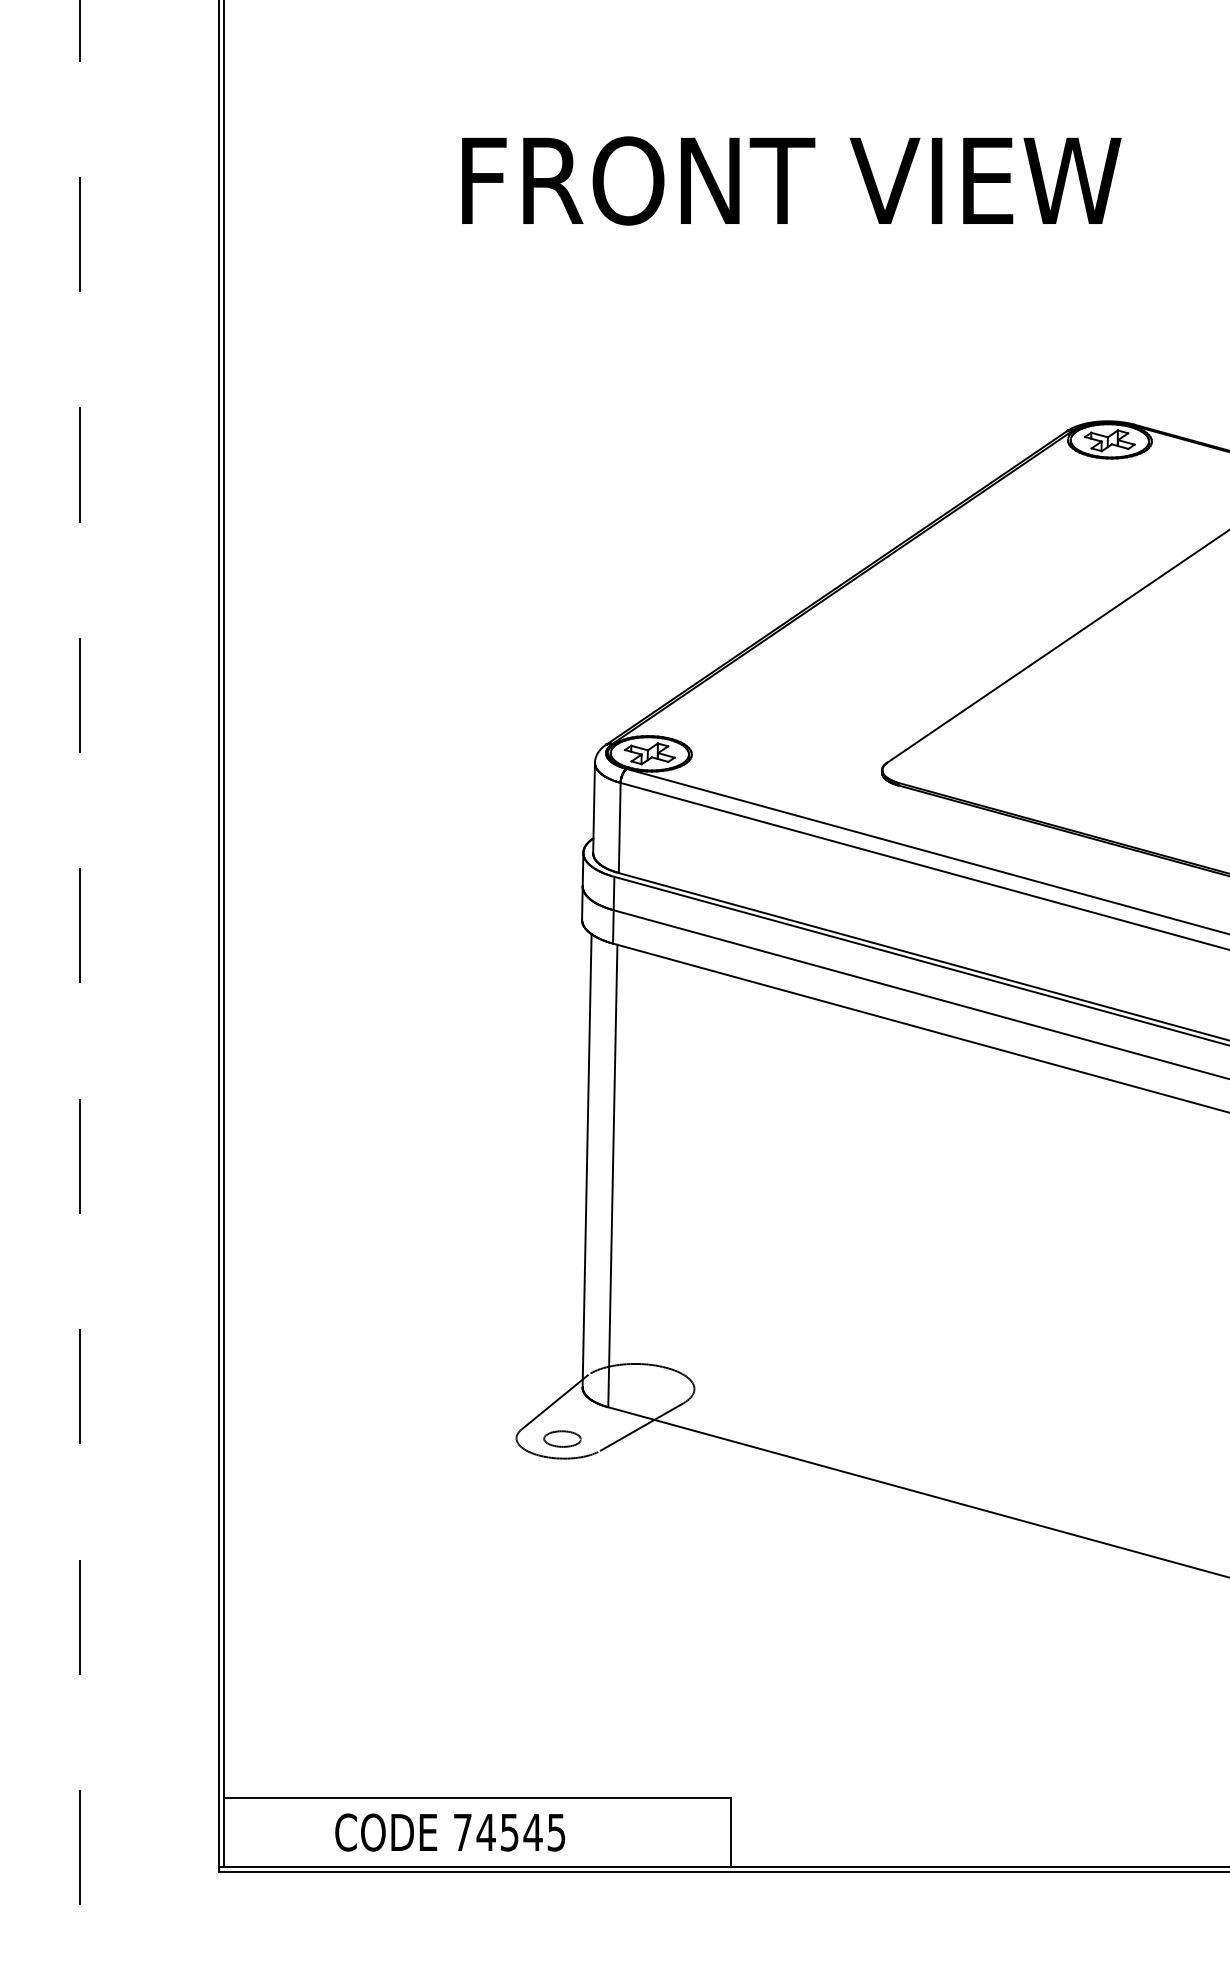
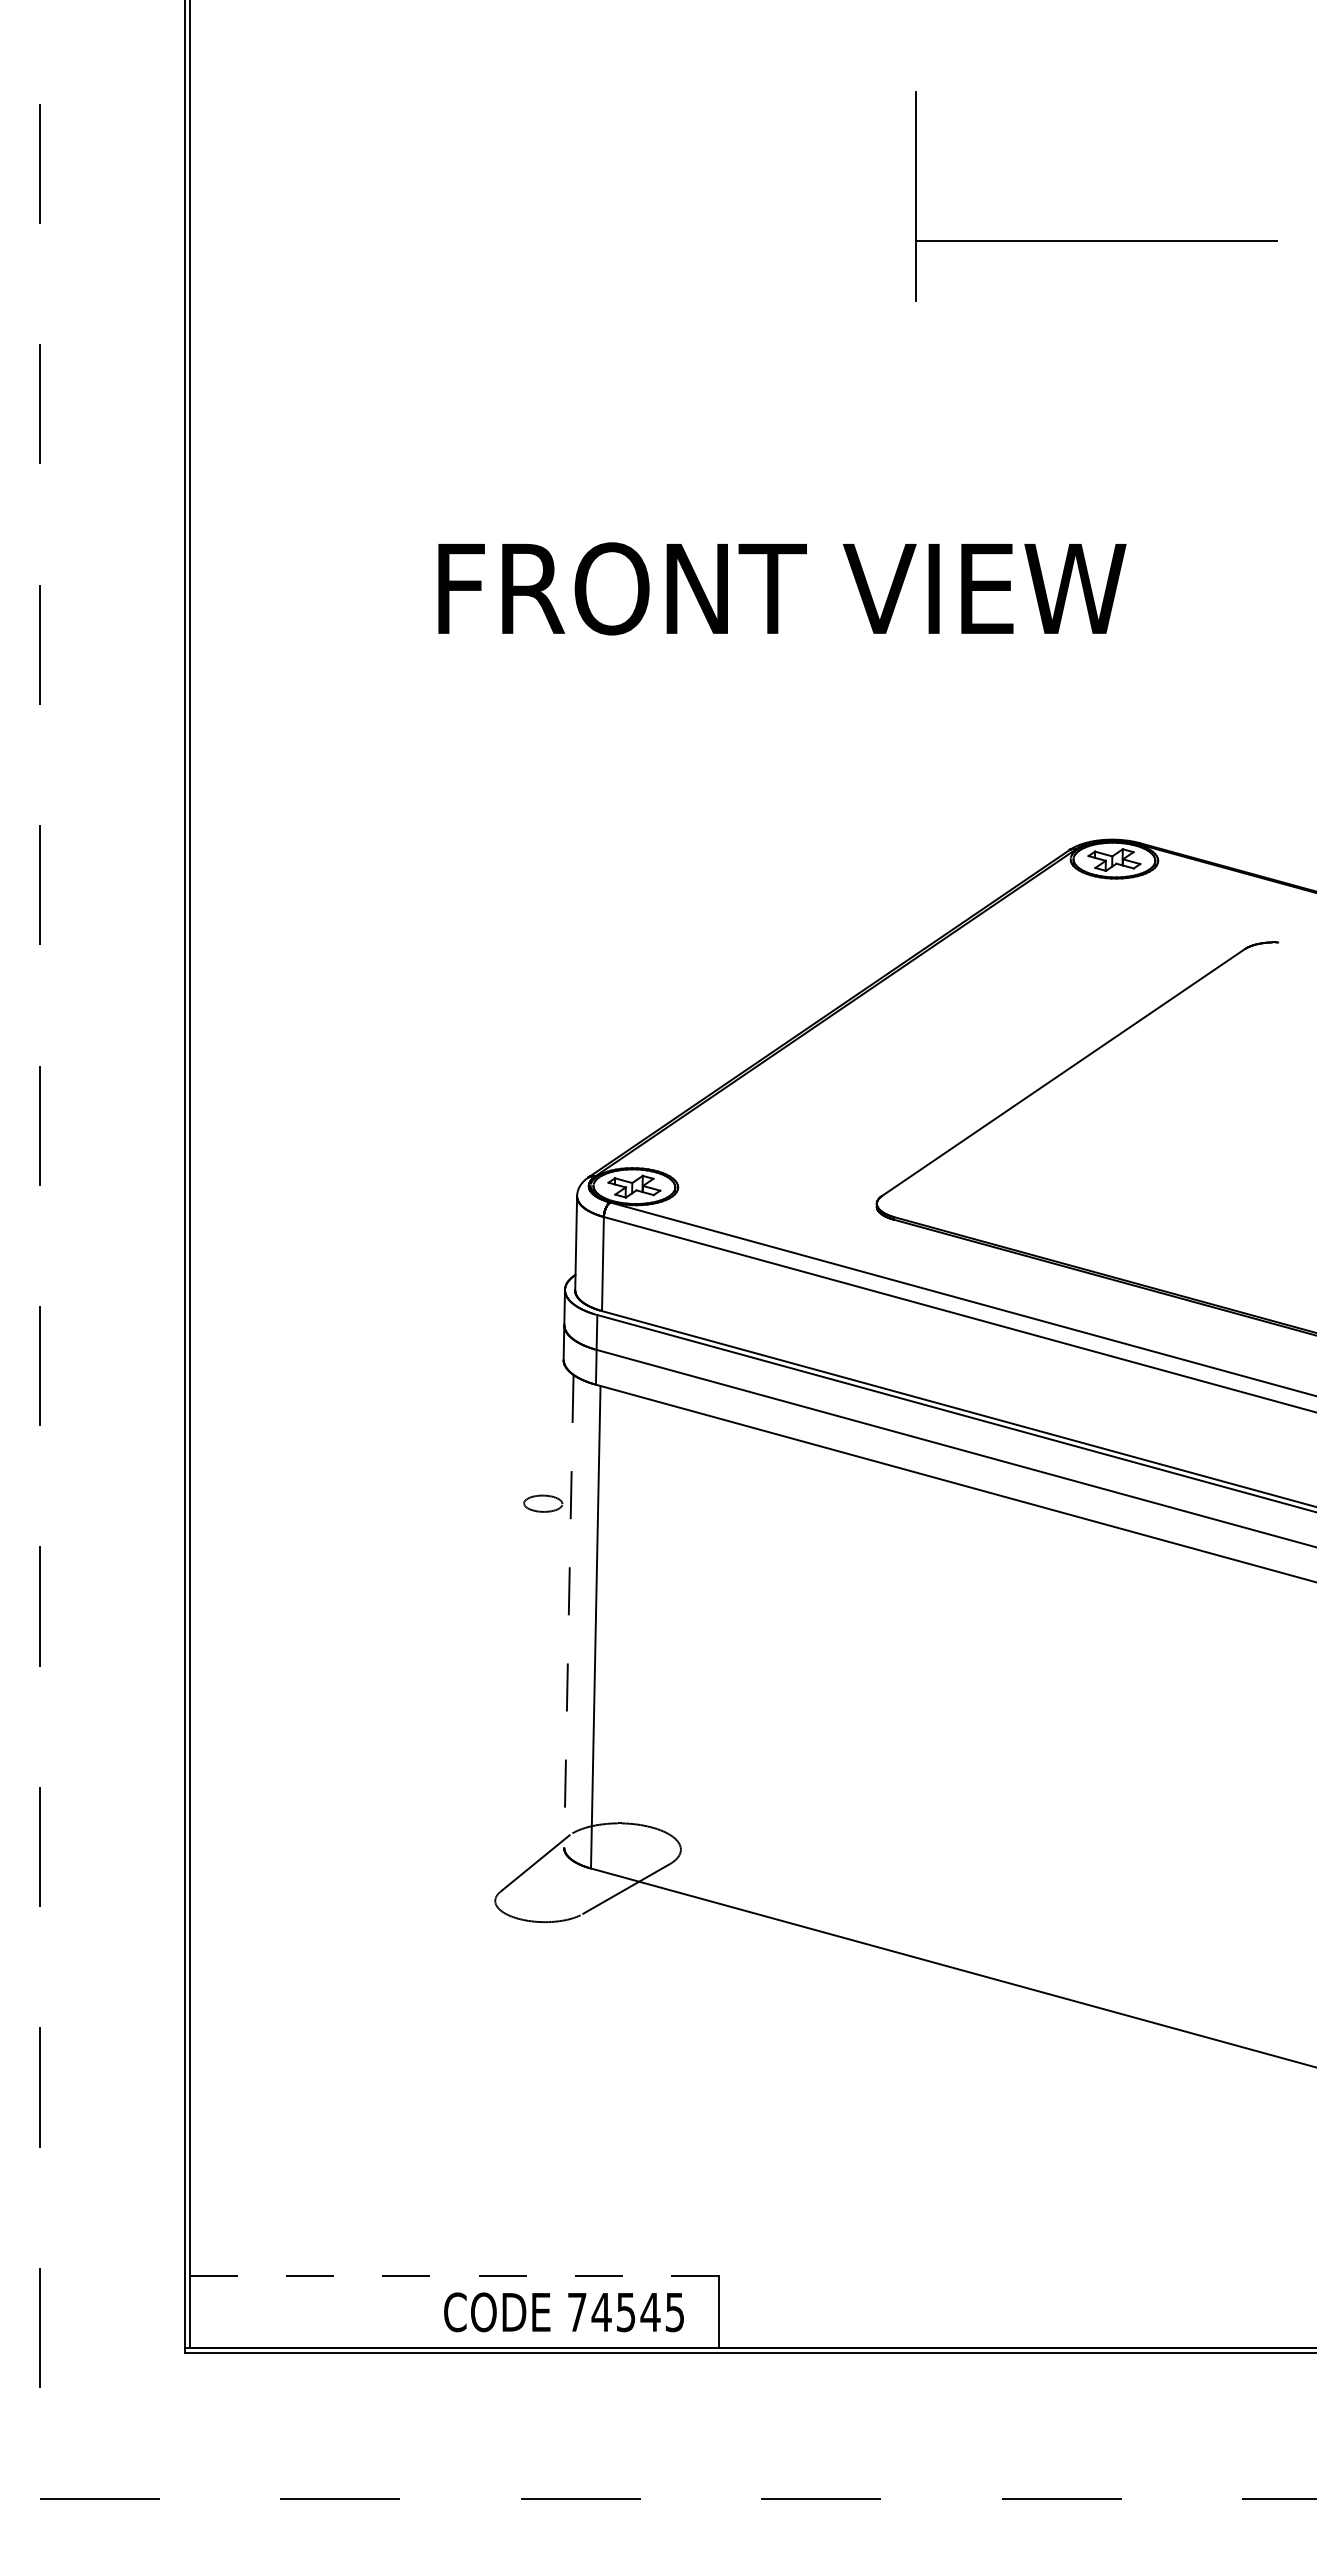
line: (586, 1160) -> (568, 1611), solid -> dashed
part: (562, 1438) -> (543, 1503), moved
line: (477, 1798) -> (454, 2276), solid -> dashed
text: (449, 1832) -> (563, 2312), moved

